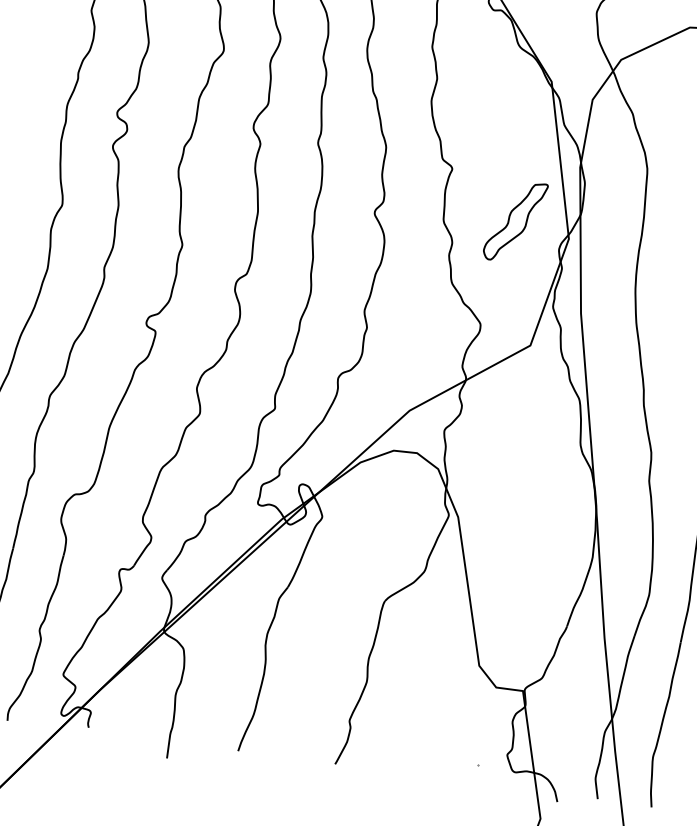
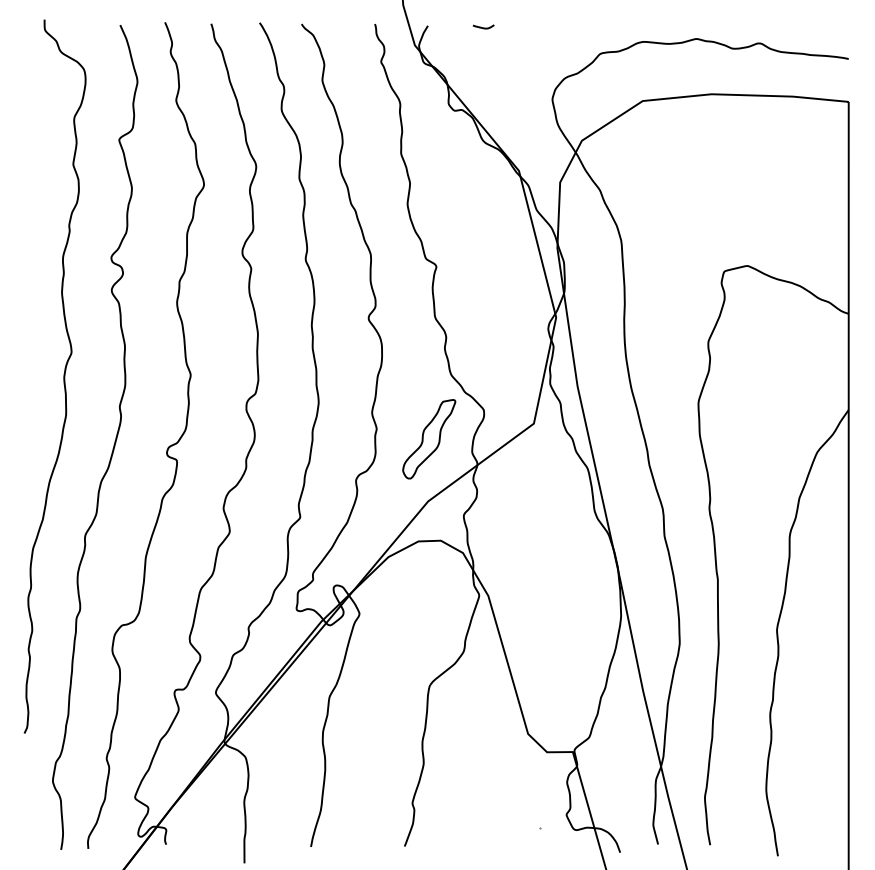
part: (515, 221) -> (429, 439), moved

